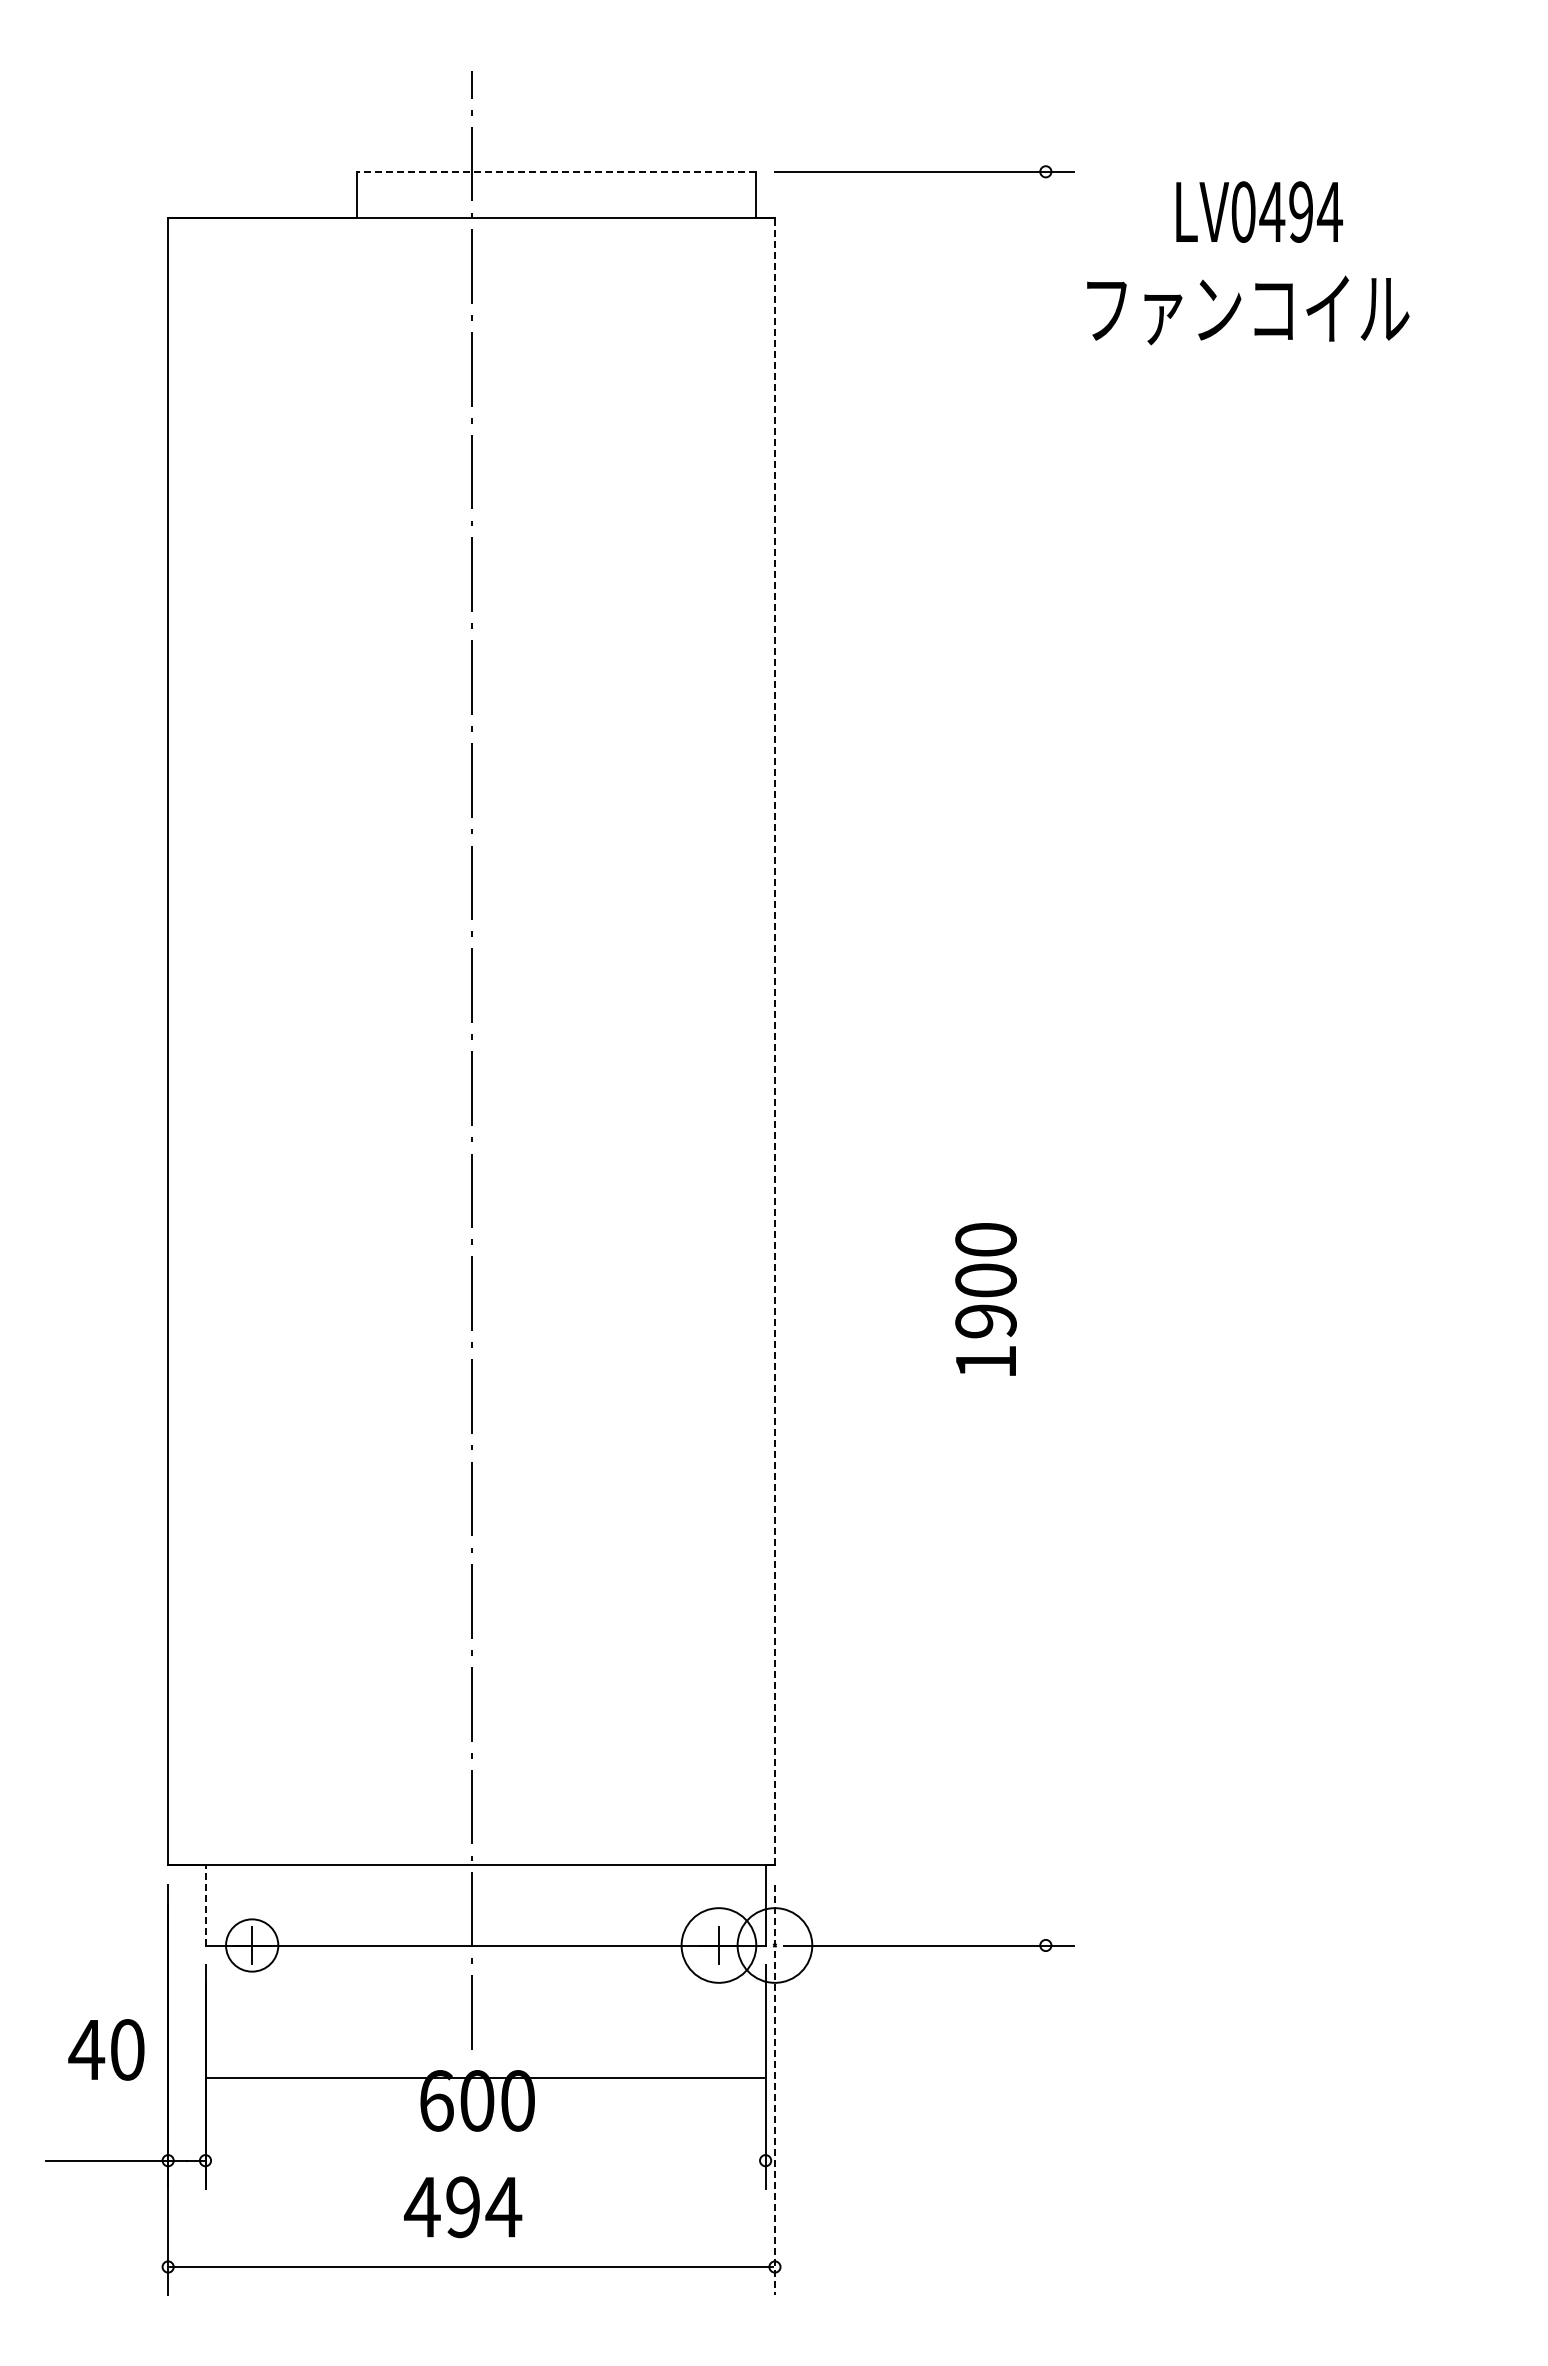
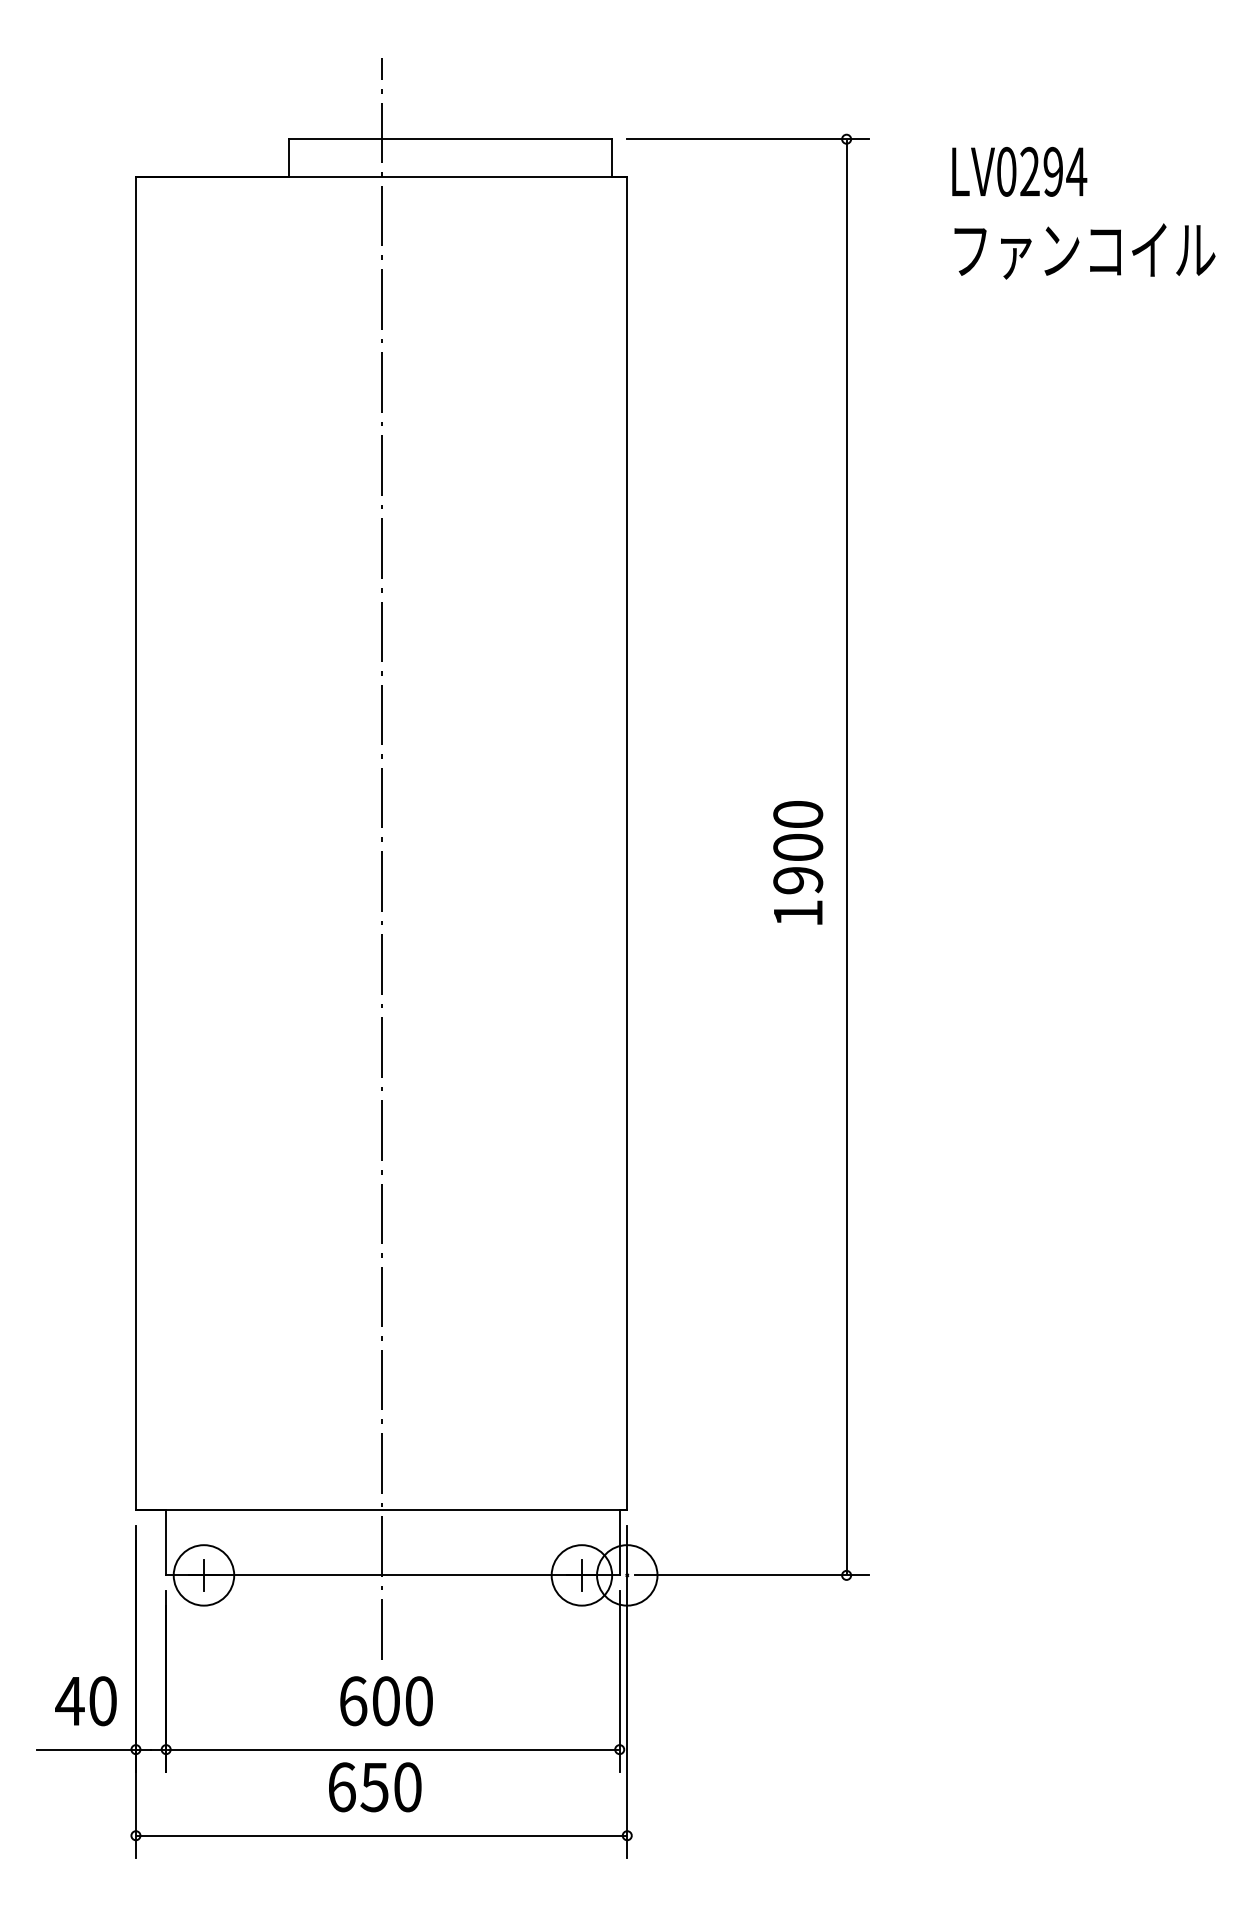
line: (556, 171) -> (450, 138), dashed -> solid
text: (1272, 211) -> (1030, 171), LV0494 -> LV0294
text: (1248, 310) -> (1085, 251), moved
line: (774, 1041) -> (626, 843), dashed -> solid
line: (1045, 1058) -> (846, 857), added
text: (985, 1299) -> (797, 862), moved
line: (205, 1904) -> (166, 1542), dashed -> solid
circle: (251, 1945) -> (203, 1575), size x1.43
text: (106, 2049) -> (86, 1700), moved
line: (485, 2077) -> (392, 1749), moved
line: (774, 2090) -> (626, 1692), dashed -> solid
text: (462, 2207) -> (374, 1787), 494 -> 650

